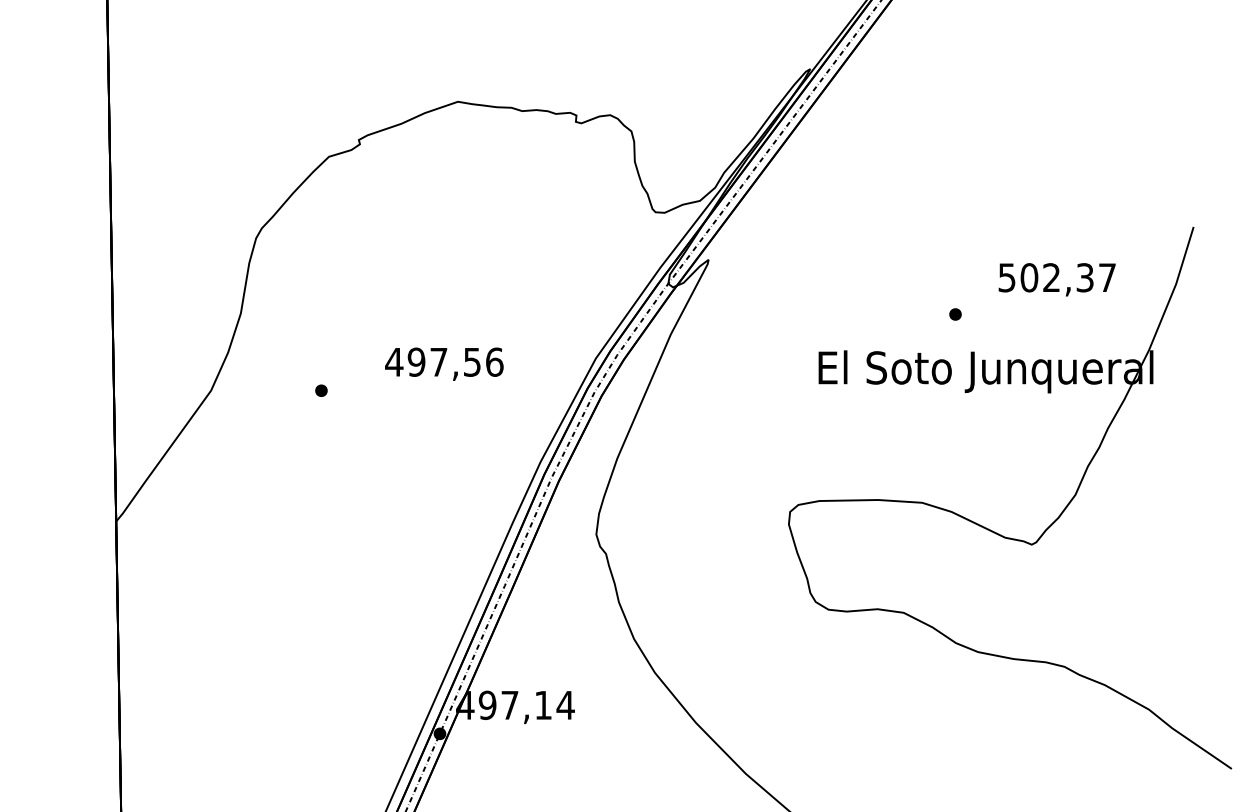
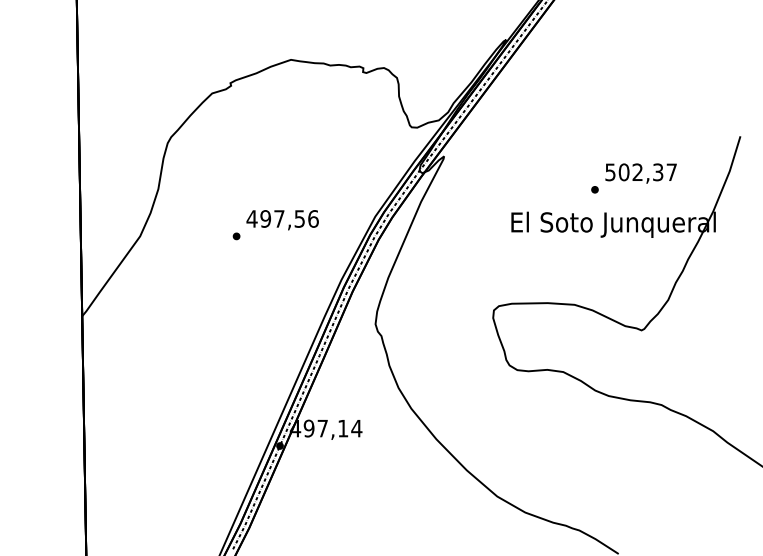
text: (1056, 279) -> (640, 173), moved
part: (321, 390) -> (236, 236), moved

